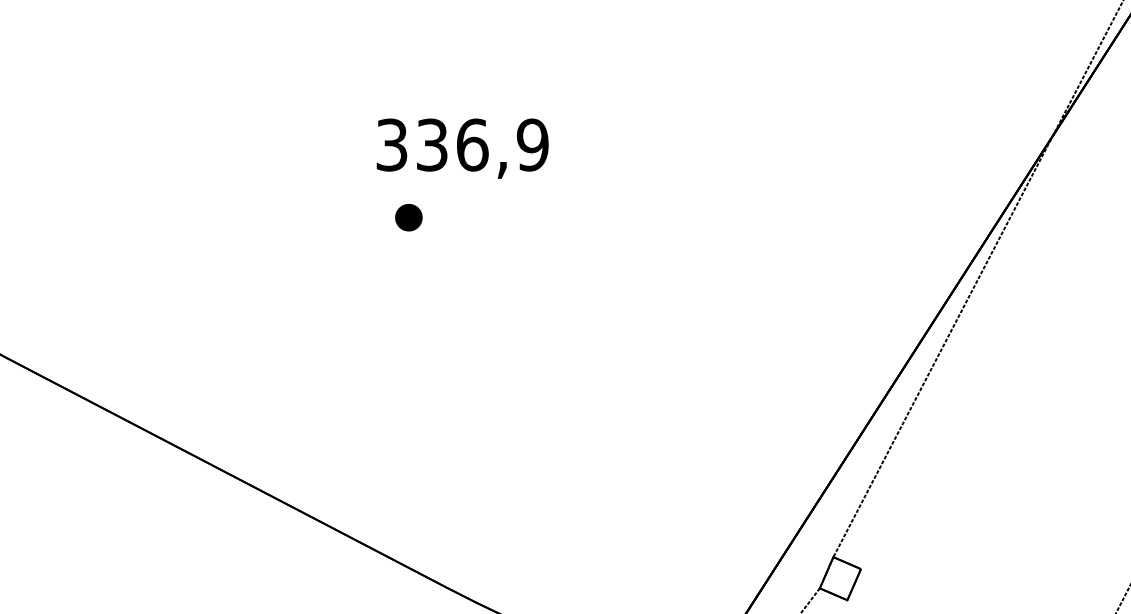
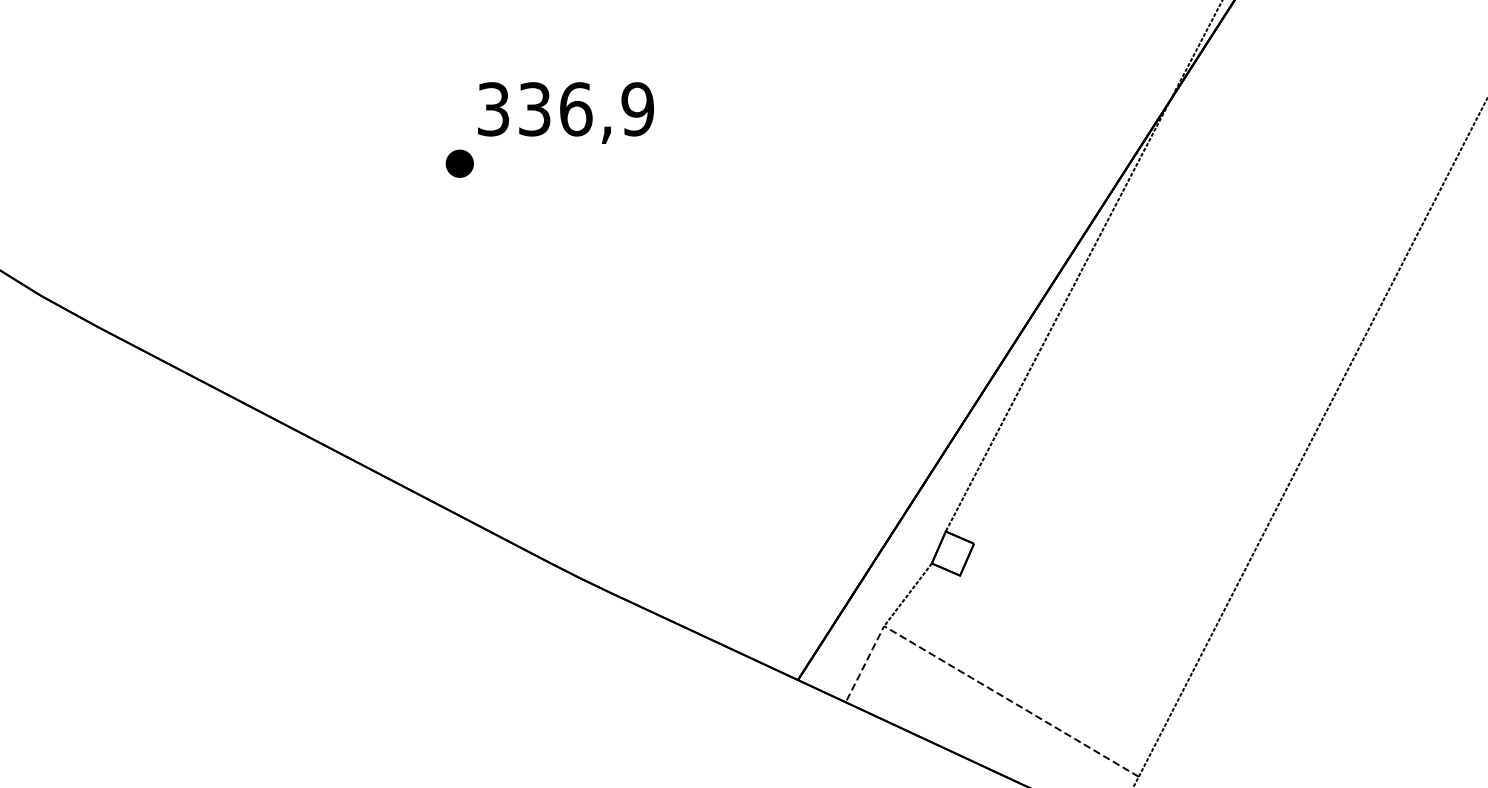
part: (408, 217) -> (459, 163), moved

